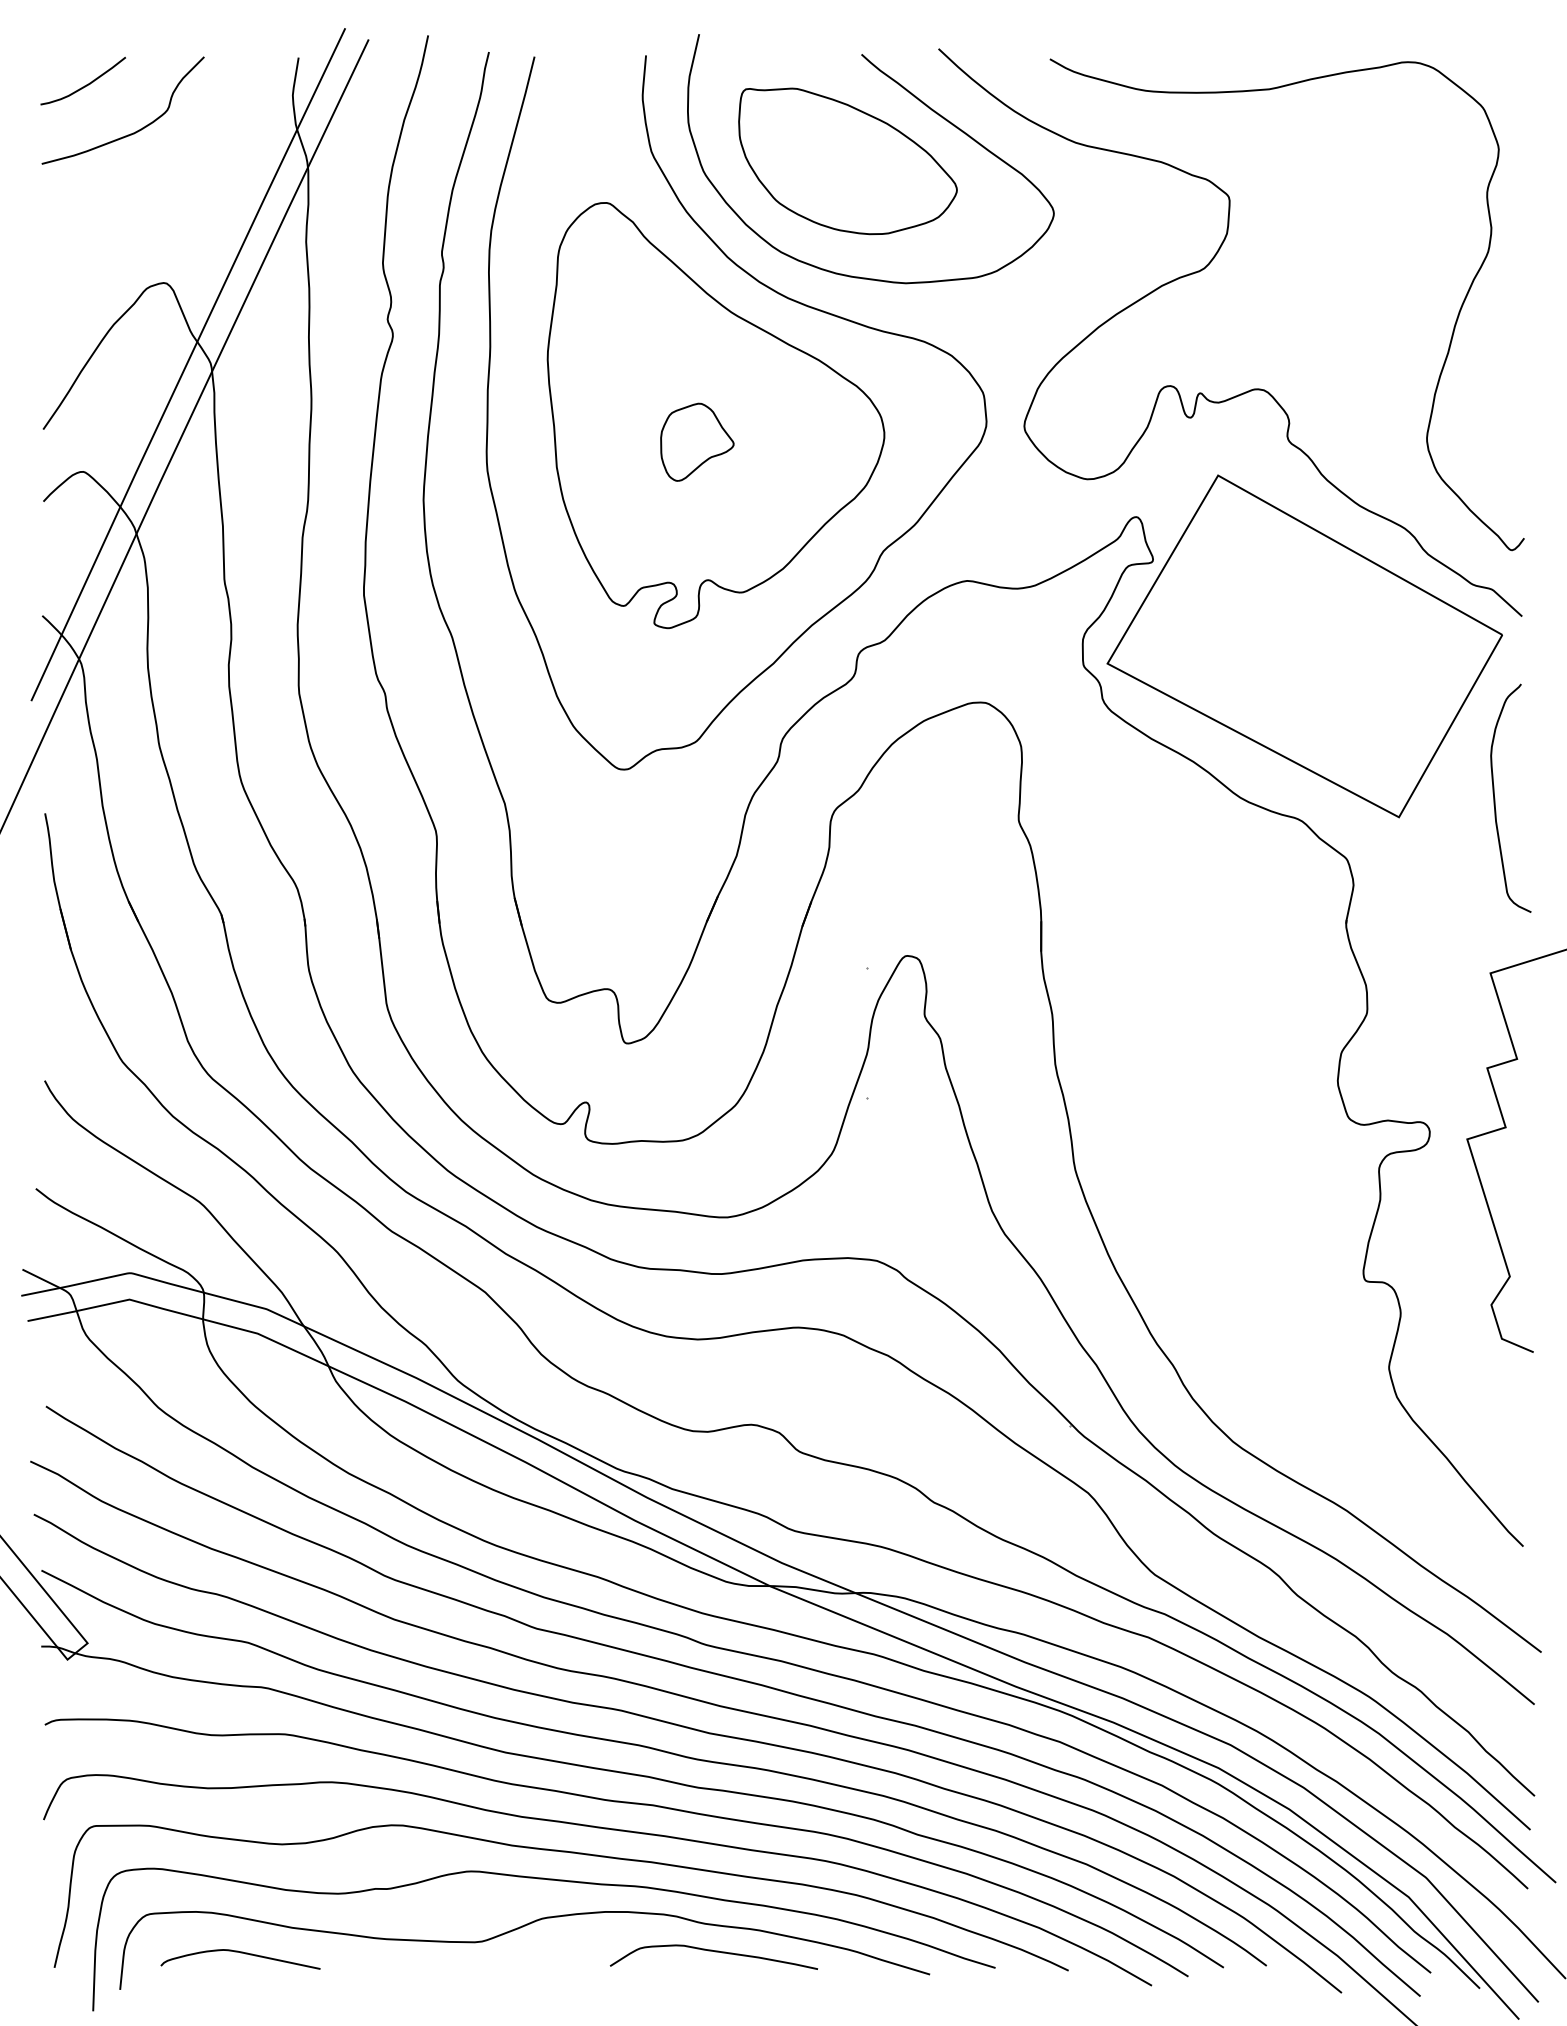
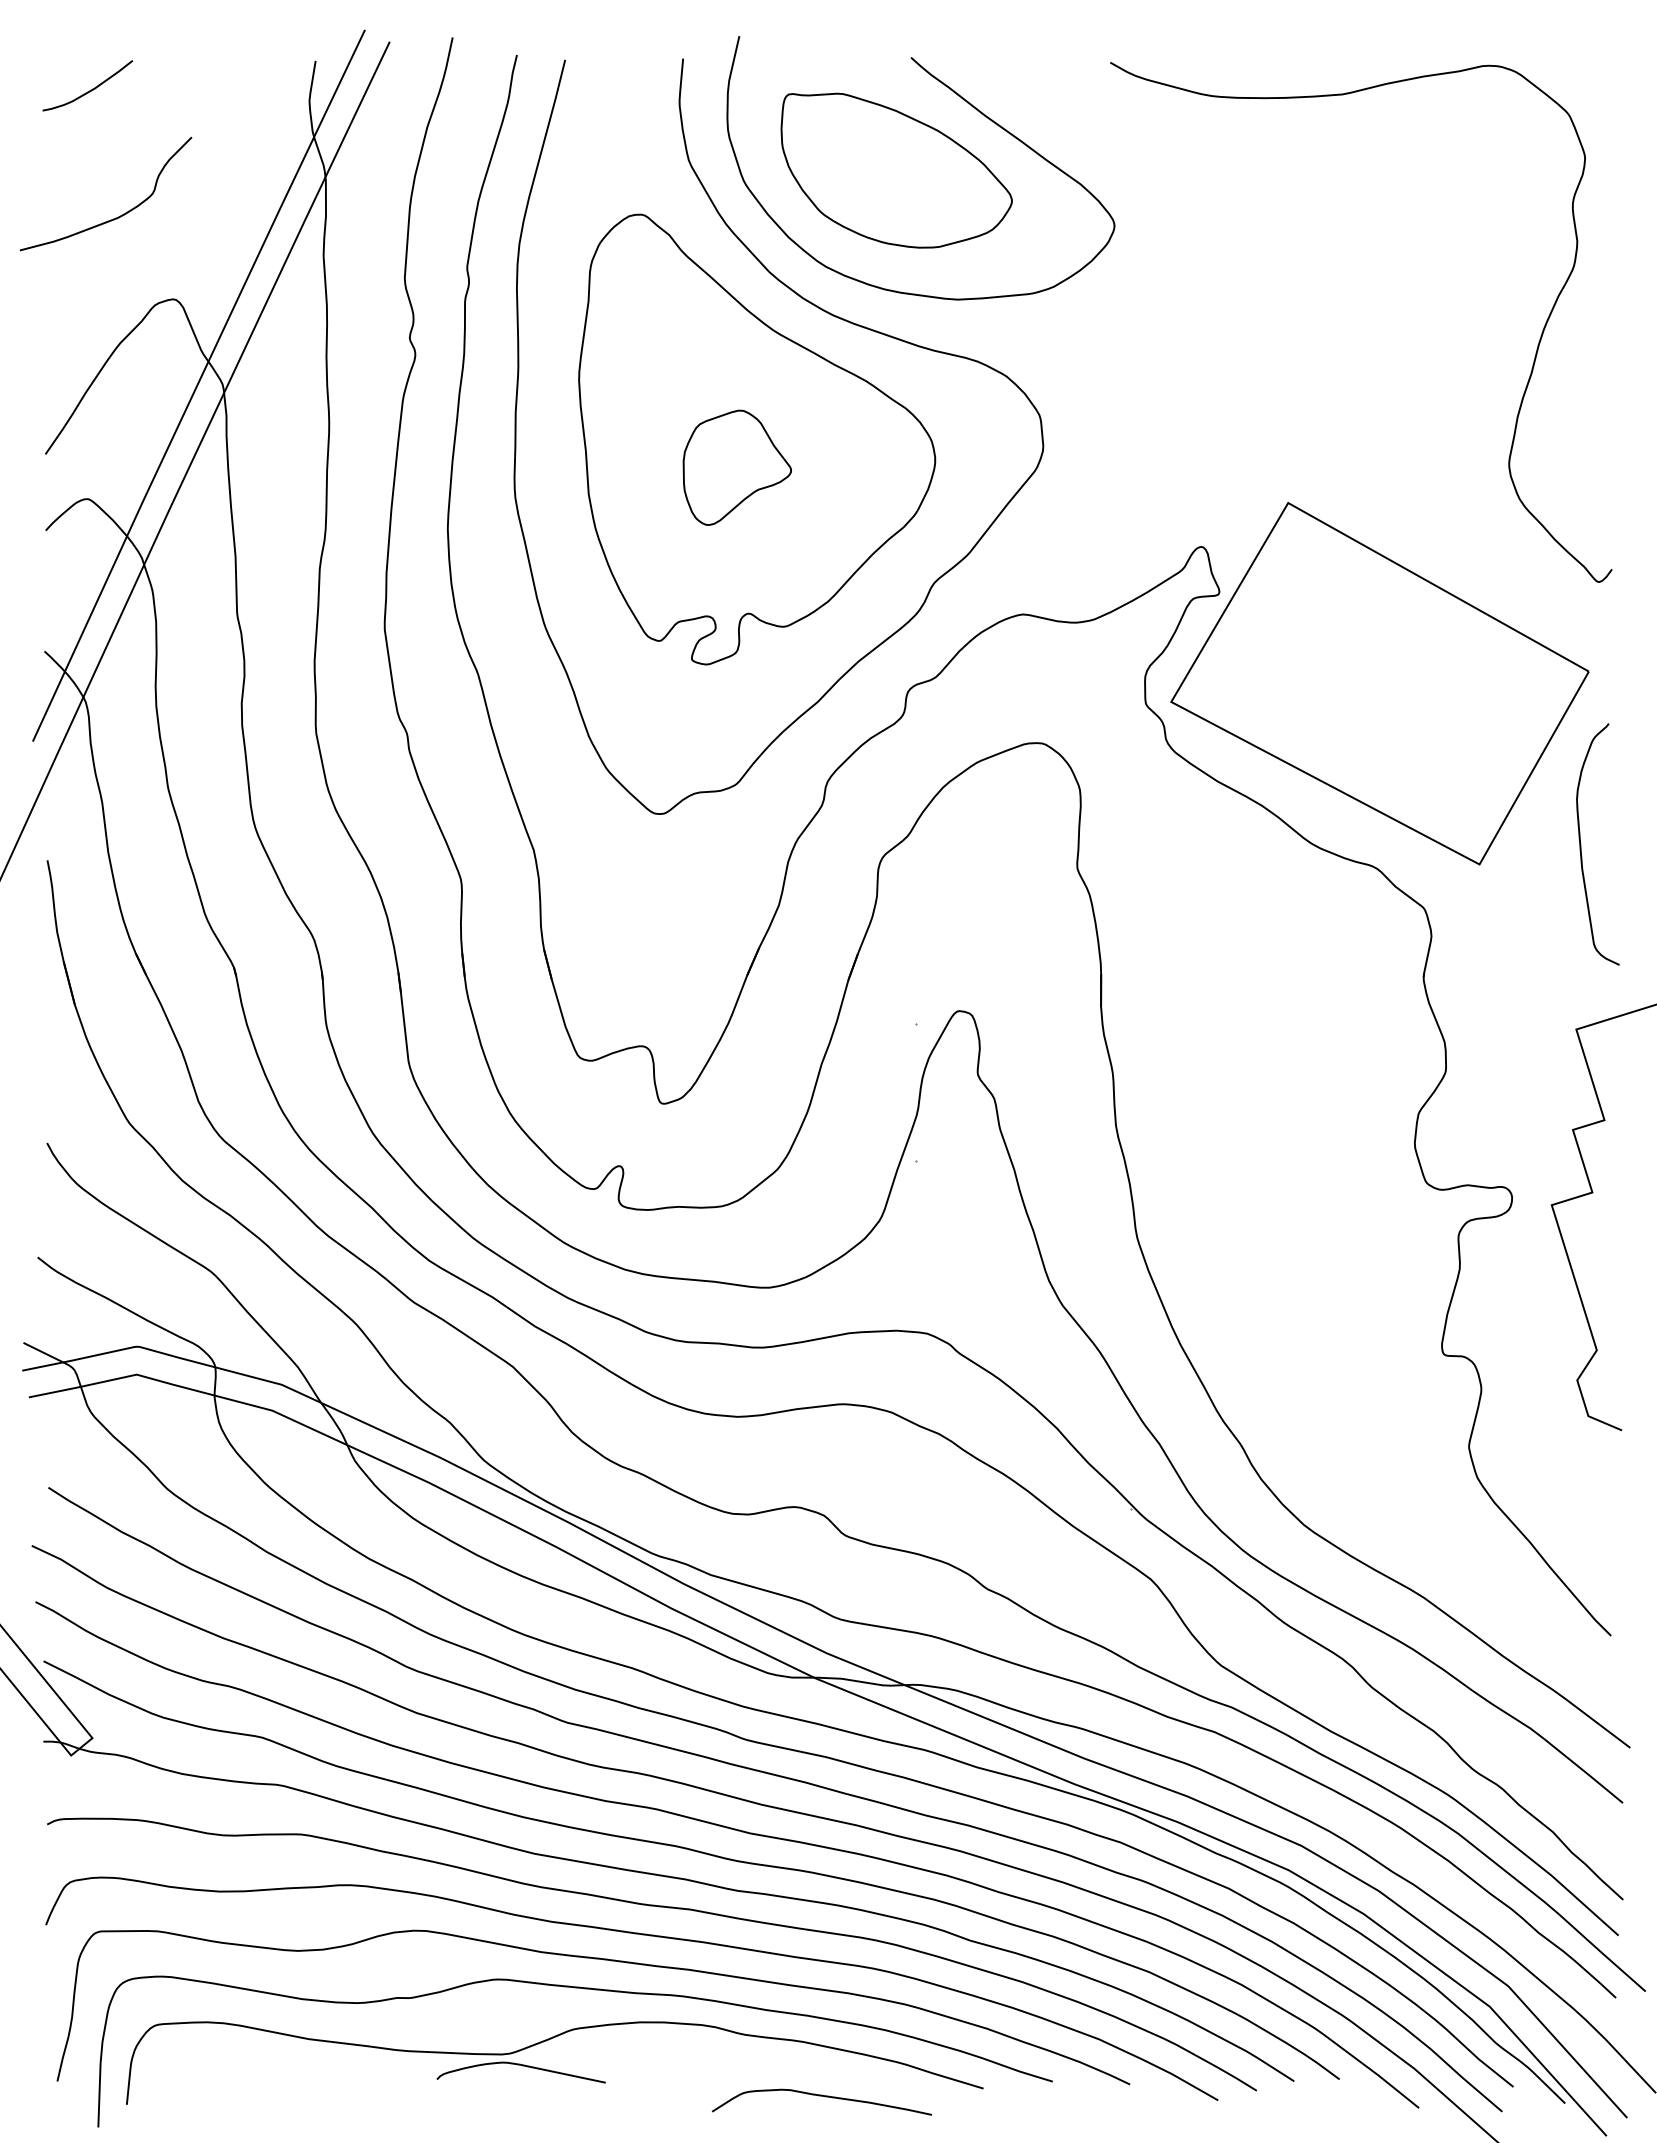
curve: (132, 132) -> (115, 217), moved
curve: (1251, 389) -> (1323, 411), removed
part: (697, 441) -> (737, 467), size x1.4
curve: (714, 1951) -> (822, 2096), moved
curve: (241, 1953) -> (522, 2066), moved

